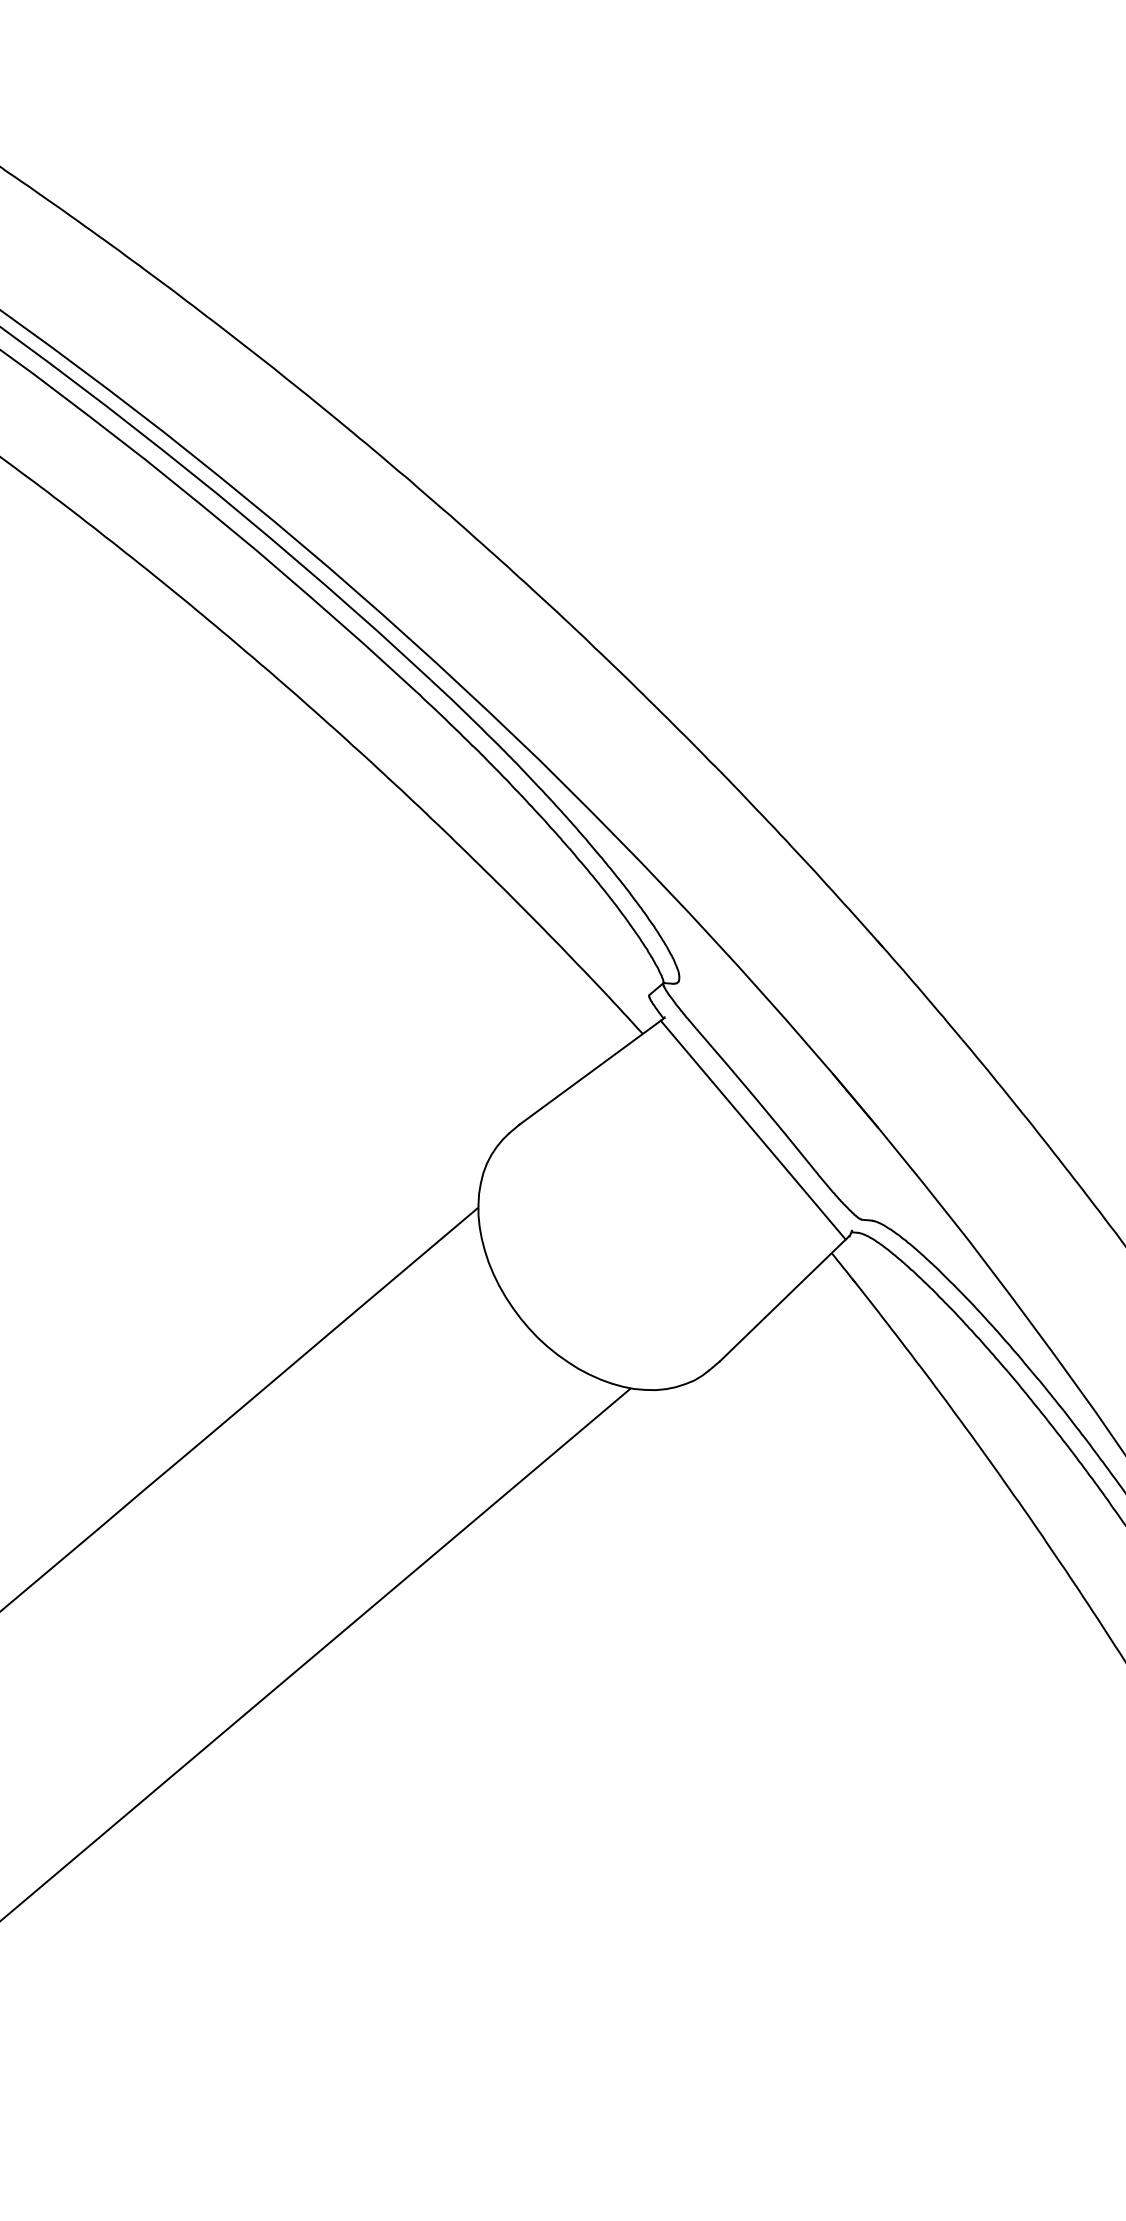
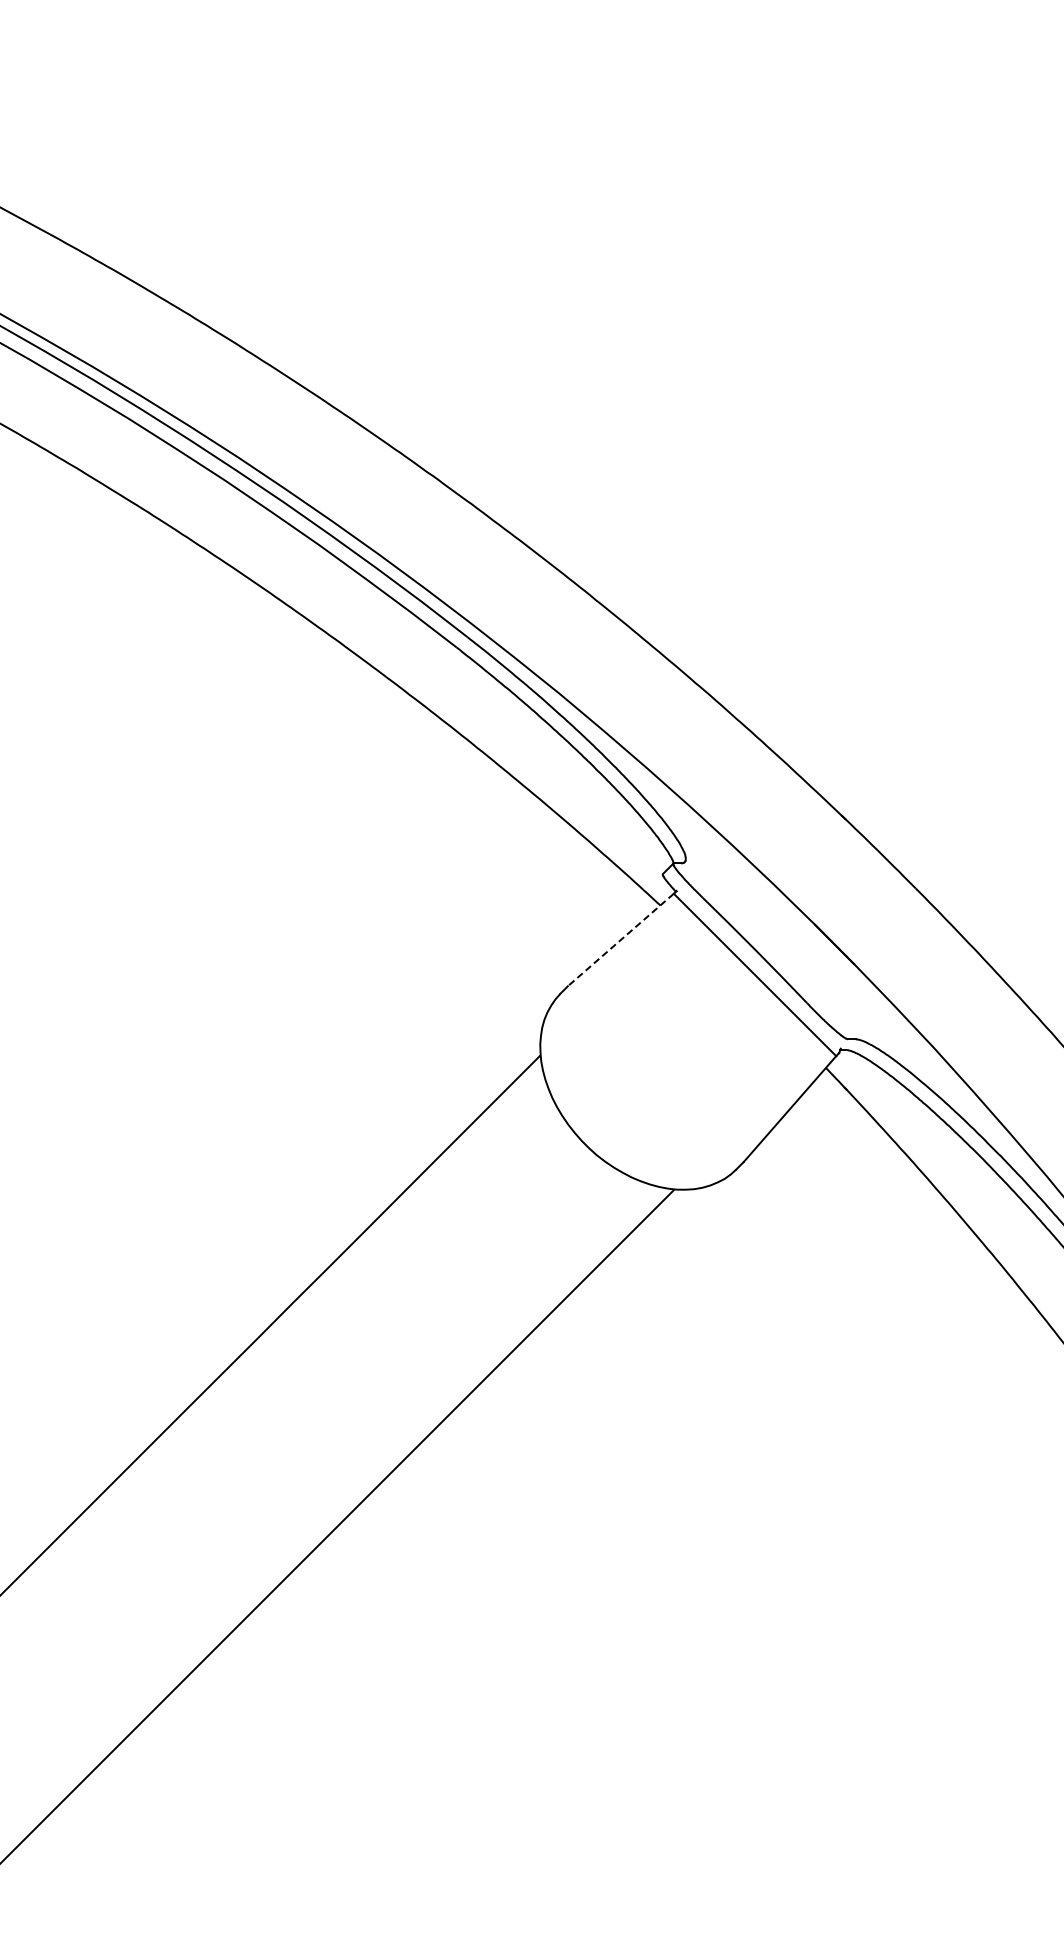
line: (589, 1073) -> (620, 940), solid -> dashed

